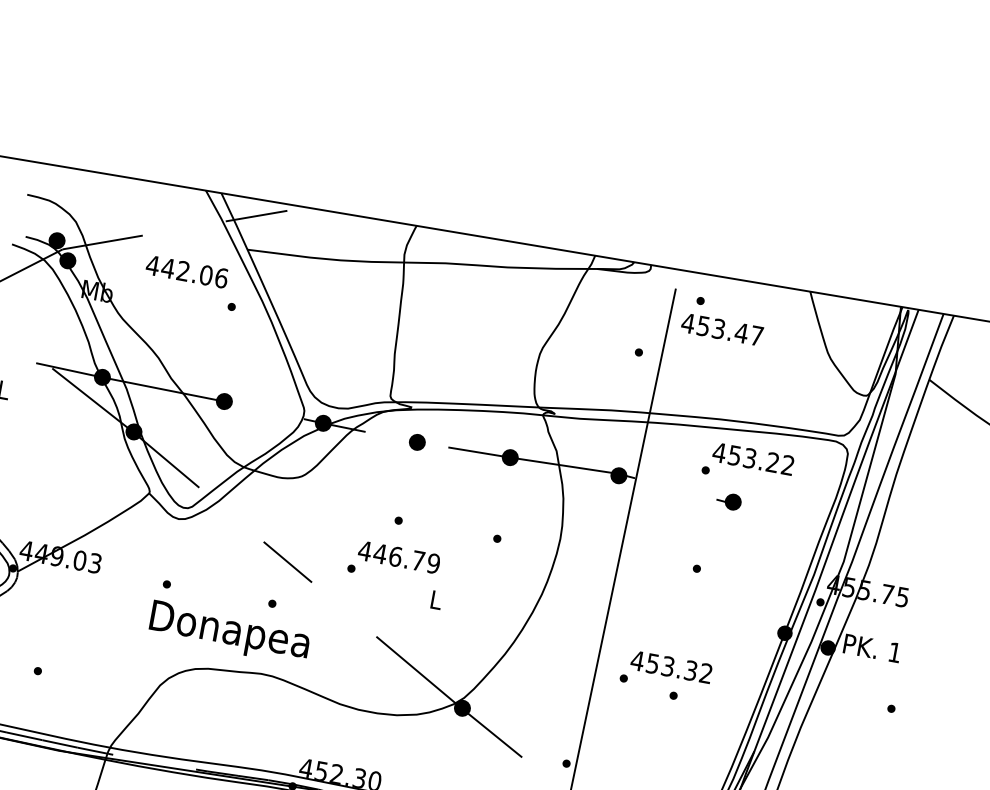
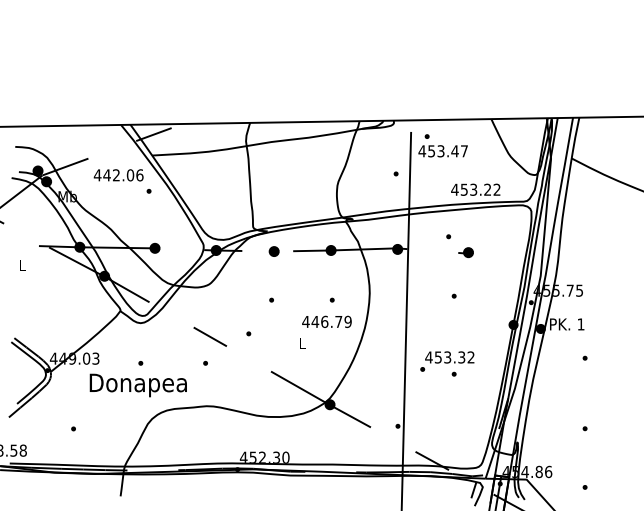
text: (753, 458) -> (475, 189), moved
text: (398, 556) -> (326, 321), moved
text: (228, 632) -> (137, 385), moved

